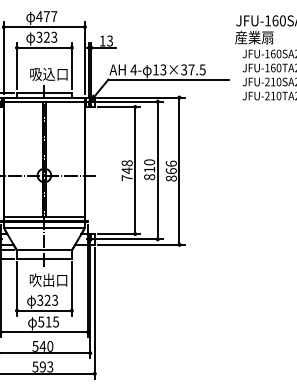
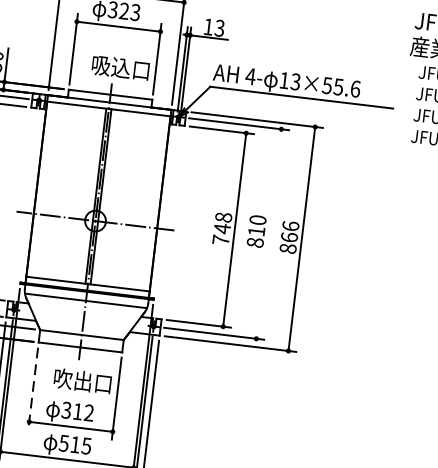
text: (193, 69) -> (341, 86), 13×37.5 -> 13×55.6
line: (157, 170) -> (268, 233), removed
line: (16, 288) -> (32, 387), solid -> dashed
text: (51, 299) -> (83, 411), 323 -> 312

